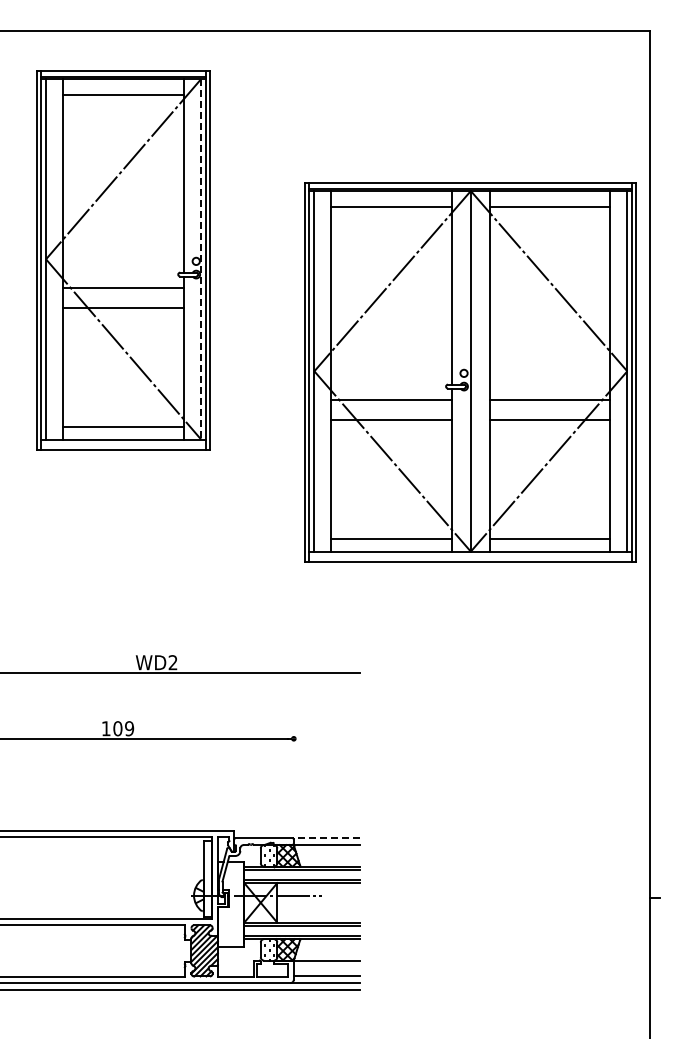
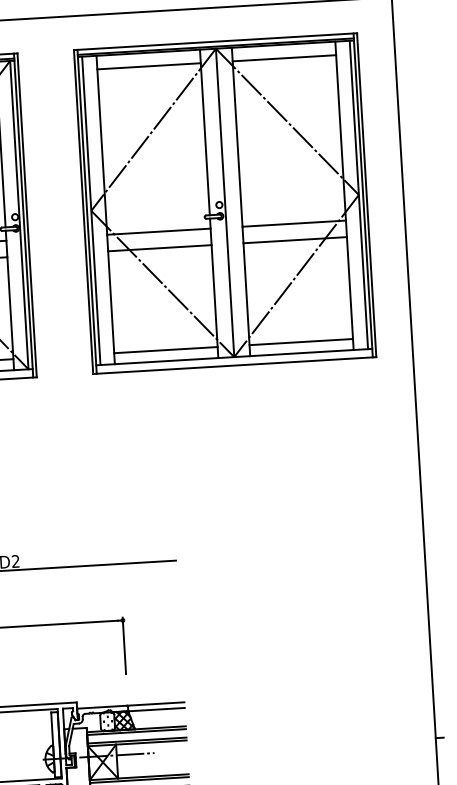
line: (201, 259) -> (19, 215), dashed -> solid
part: (470, 372) -> (224, 203), moved
line: (293, 768) -> (124, 645), added
line: (326, 838) -> (155, 704), dashed -> solid

